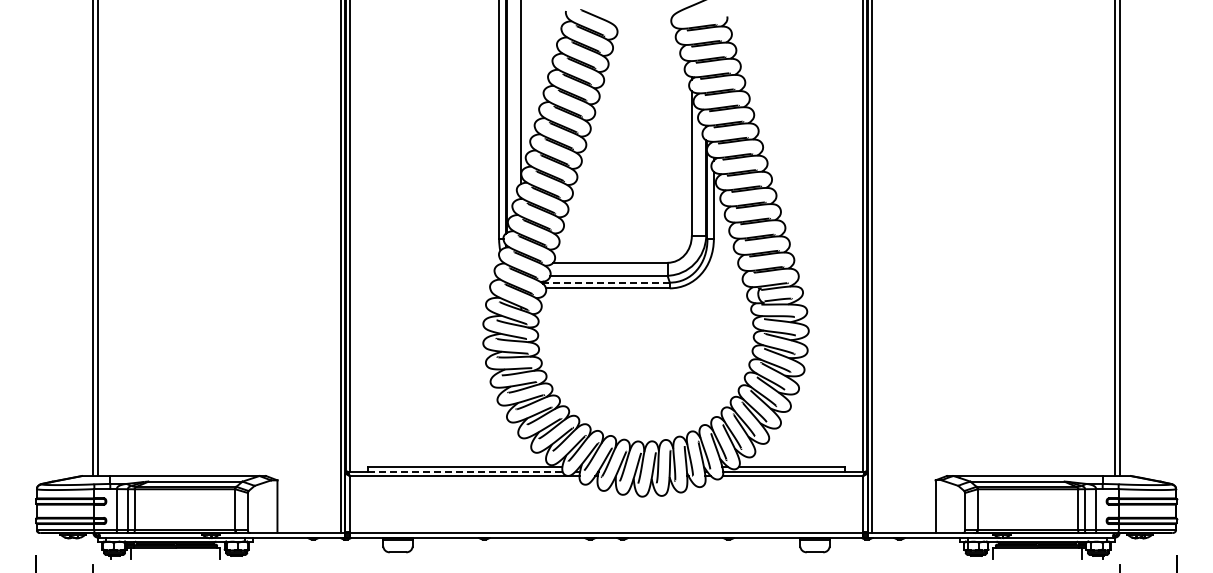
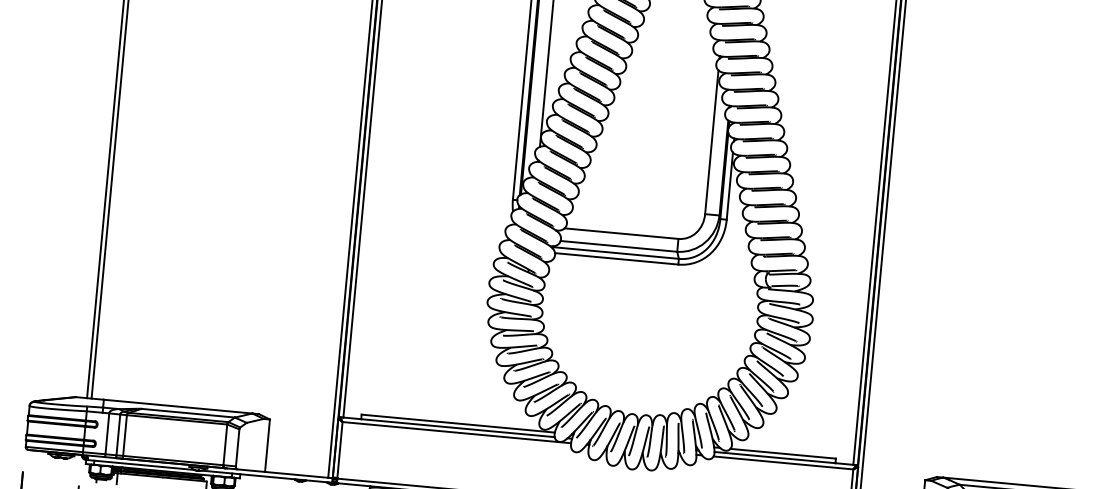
line: (606, 282) -> (615, 252), dashed -> solid
line: (466, 471) -> (458, 428), dashed -> solid

